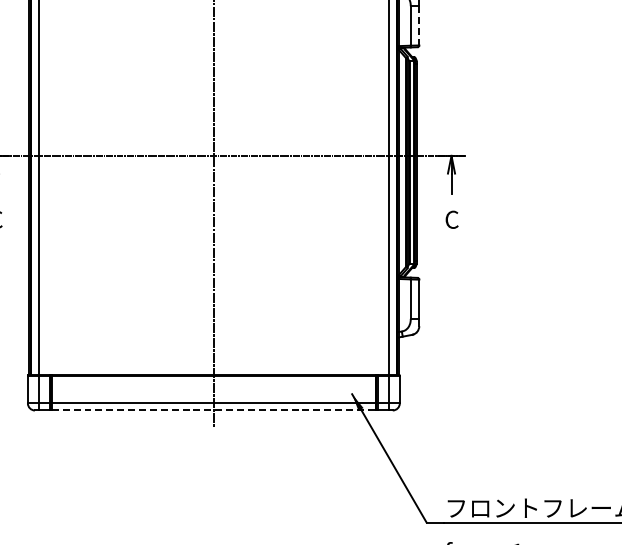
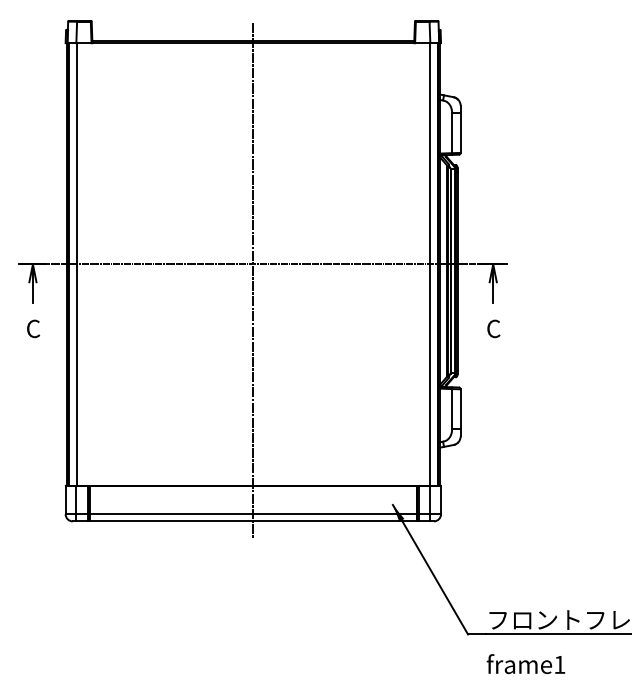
line: (419, 26) -> (460, 133), dashed -> solid
line: (214, 410) -> (253, 521), dashed -> solid

